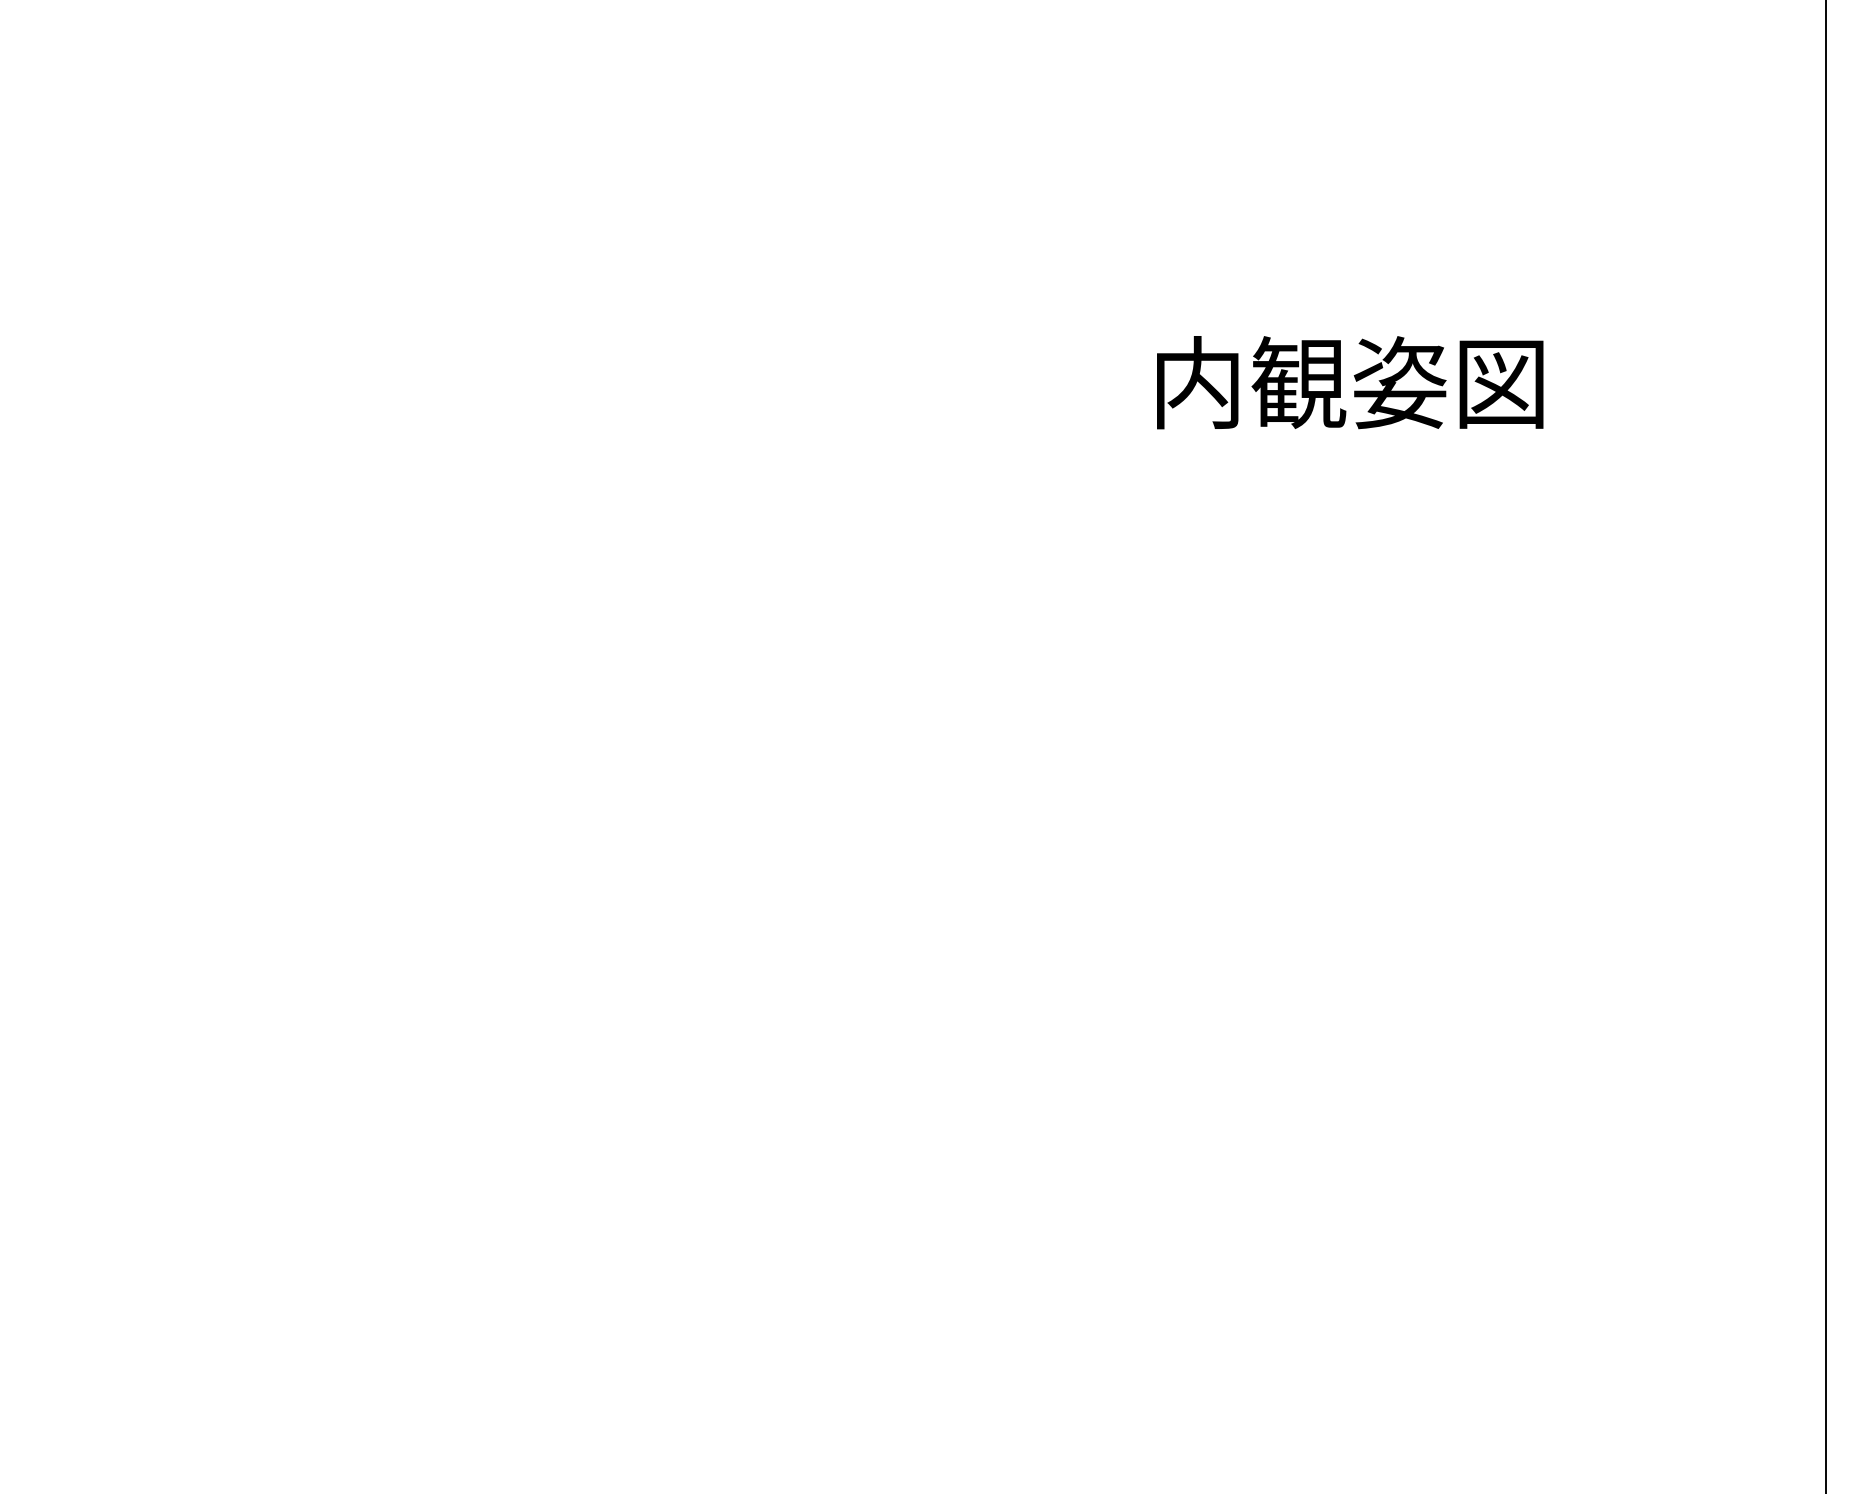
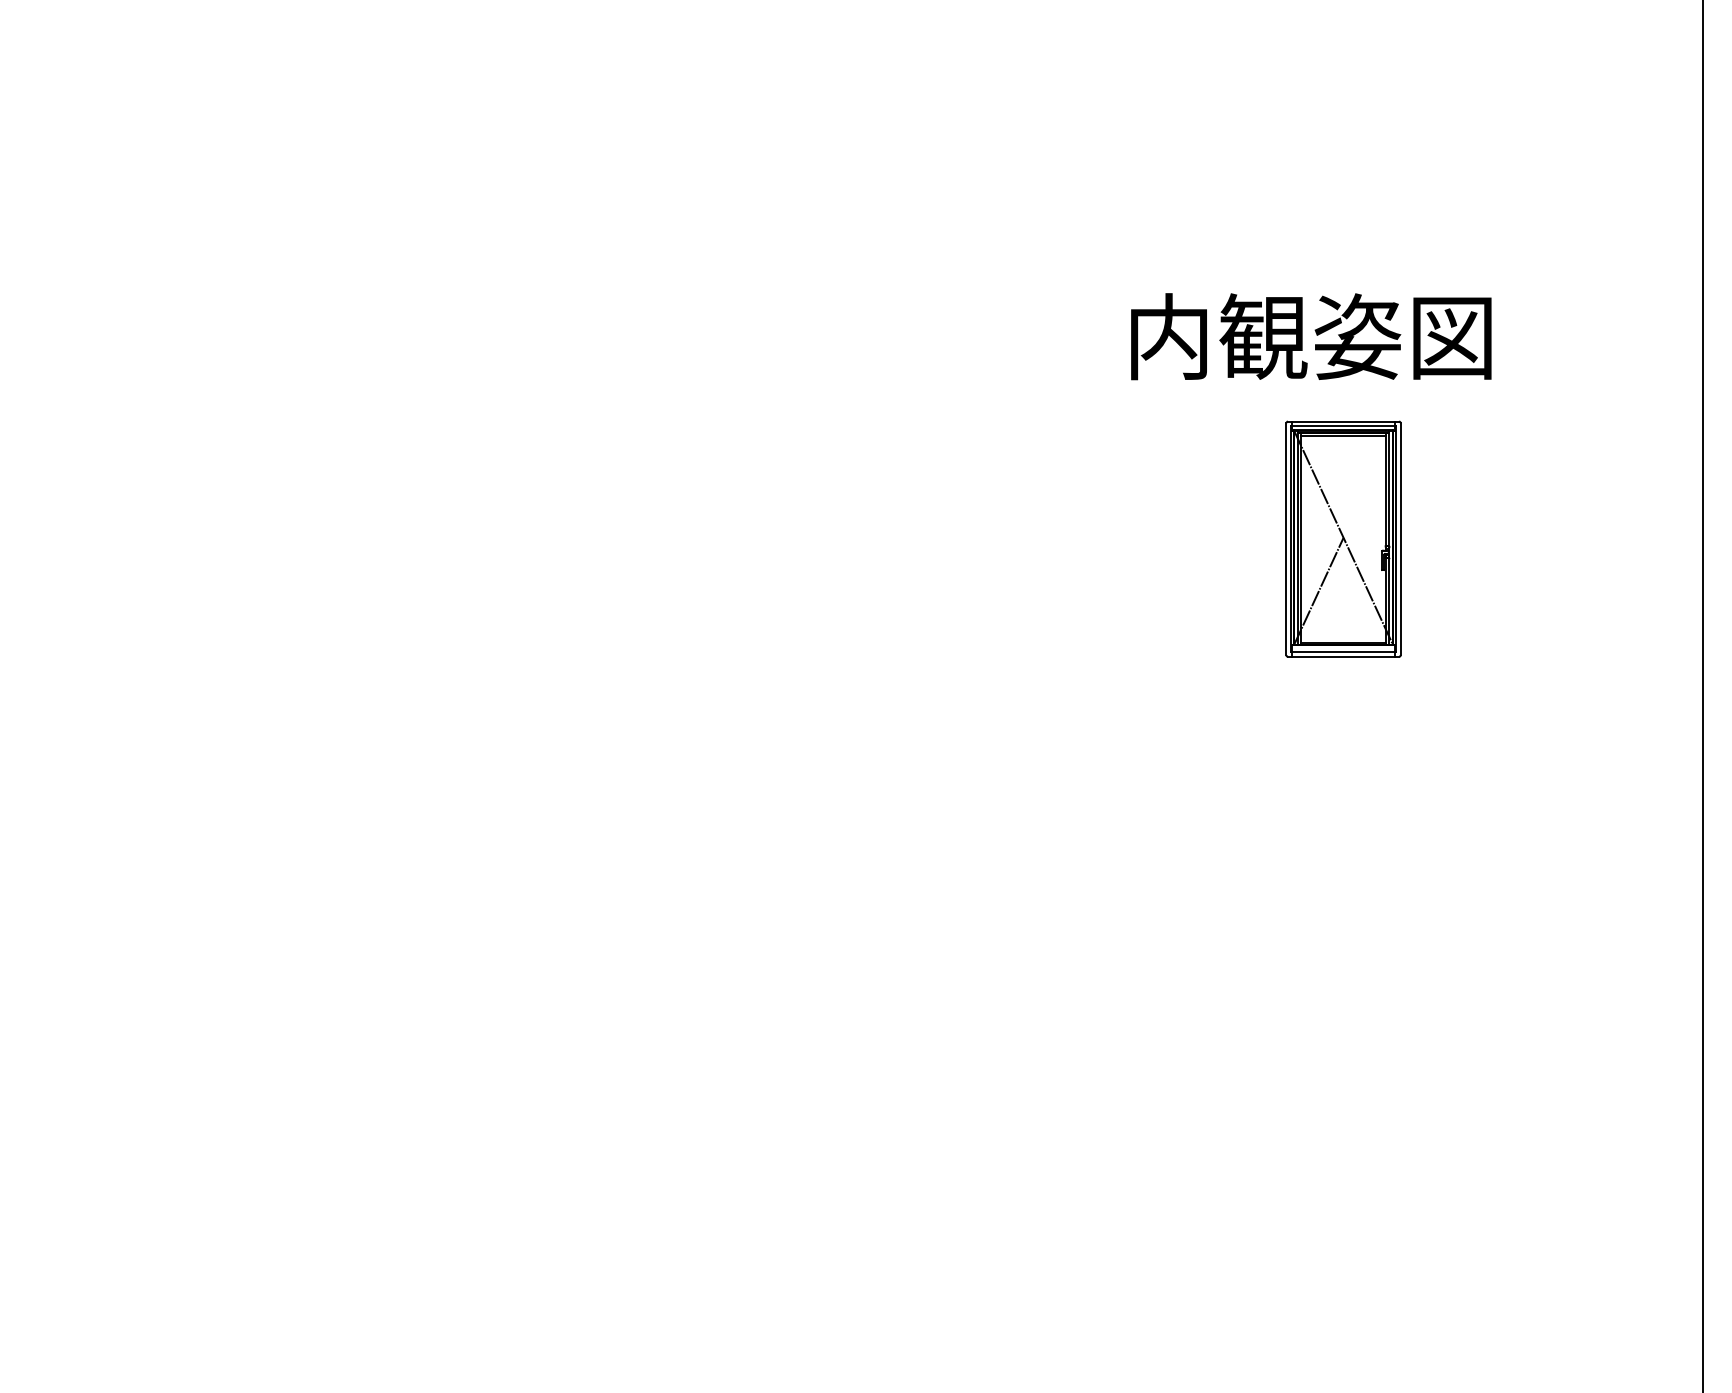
text: (1350, 382) -> (1311, 336), moved
part: (1440, 577) -> (1343, 538), added

